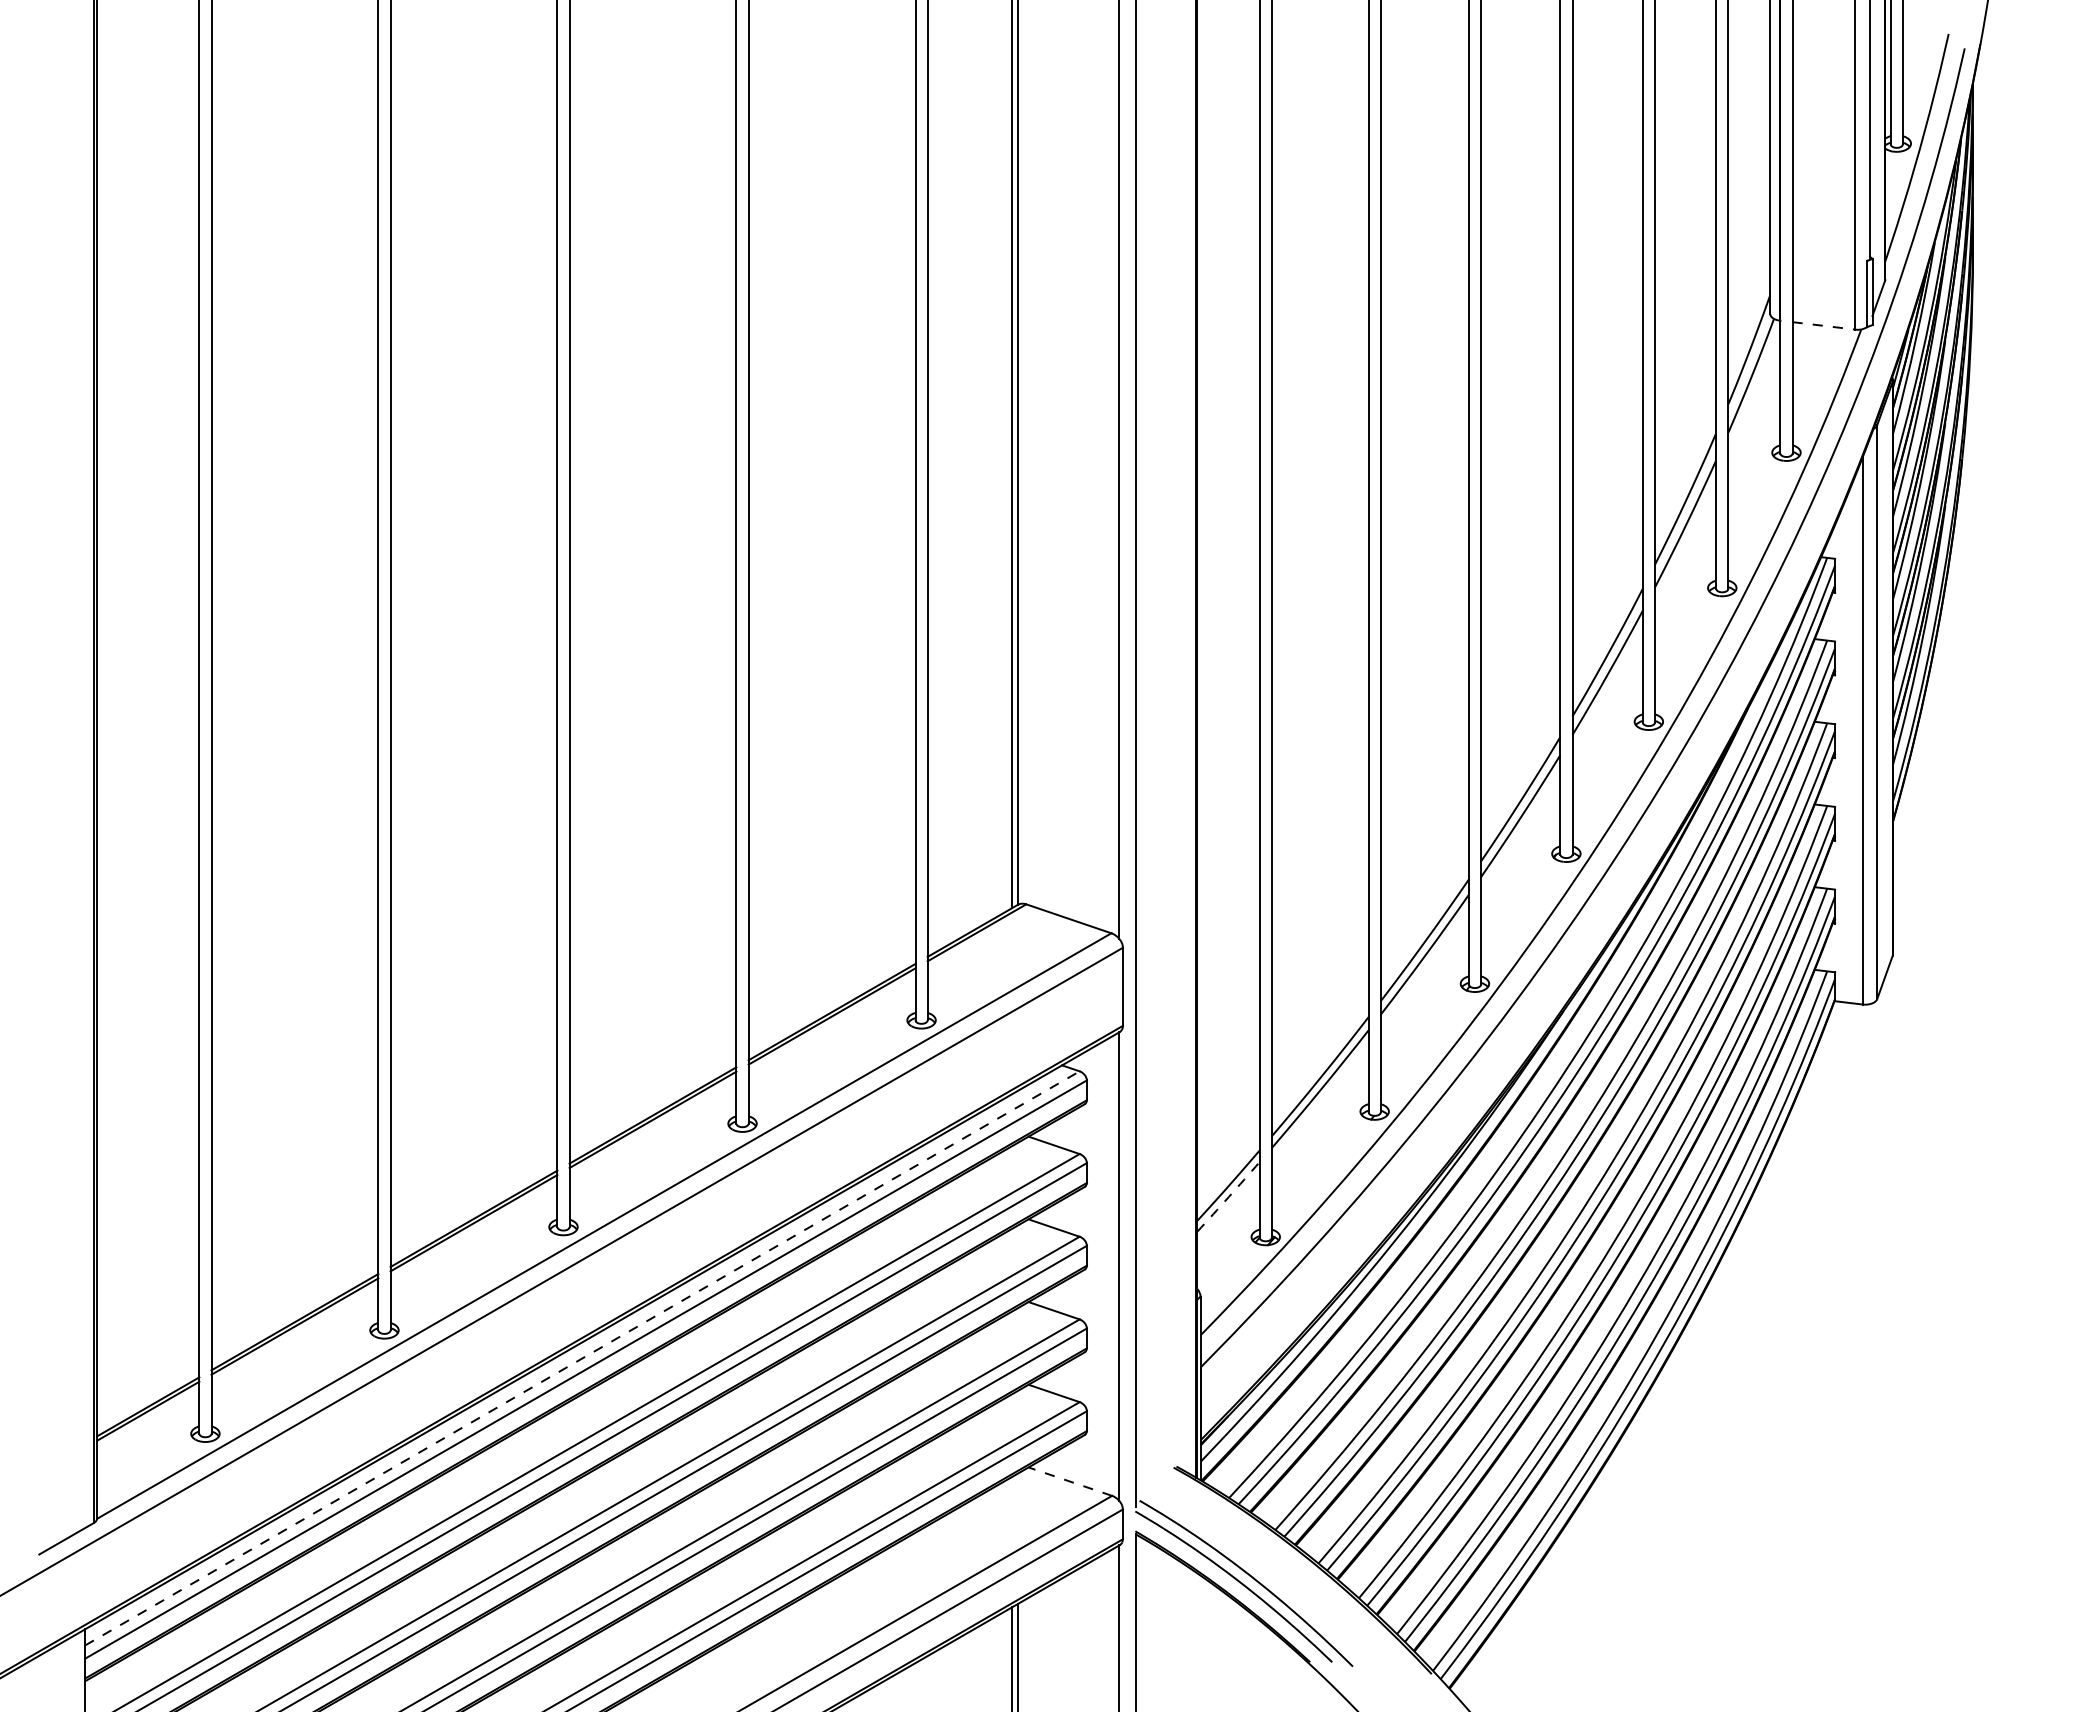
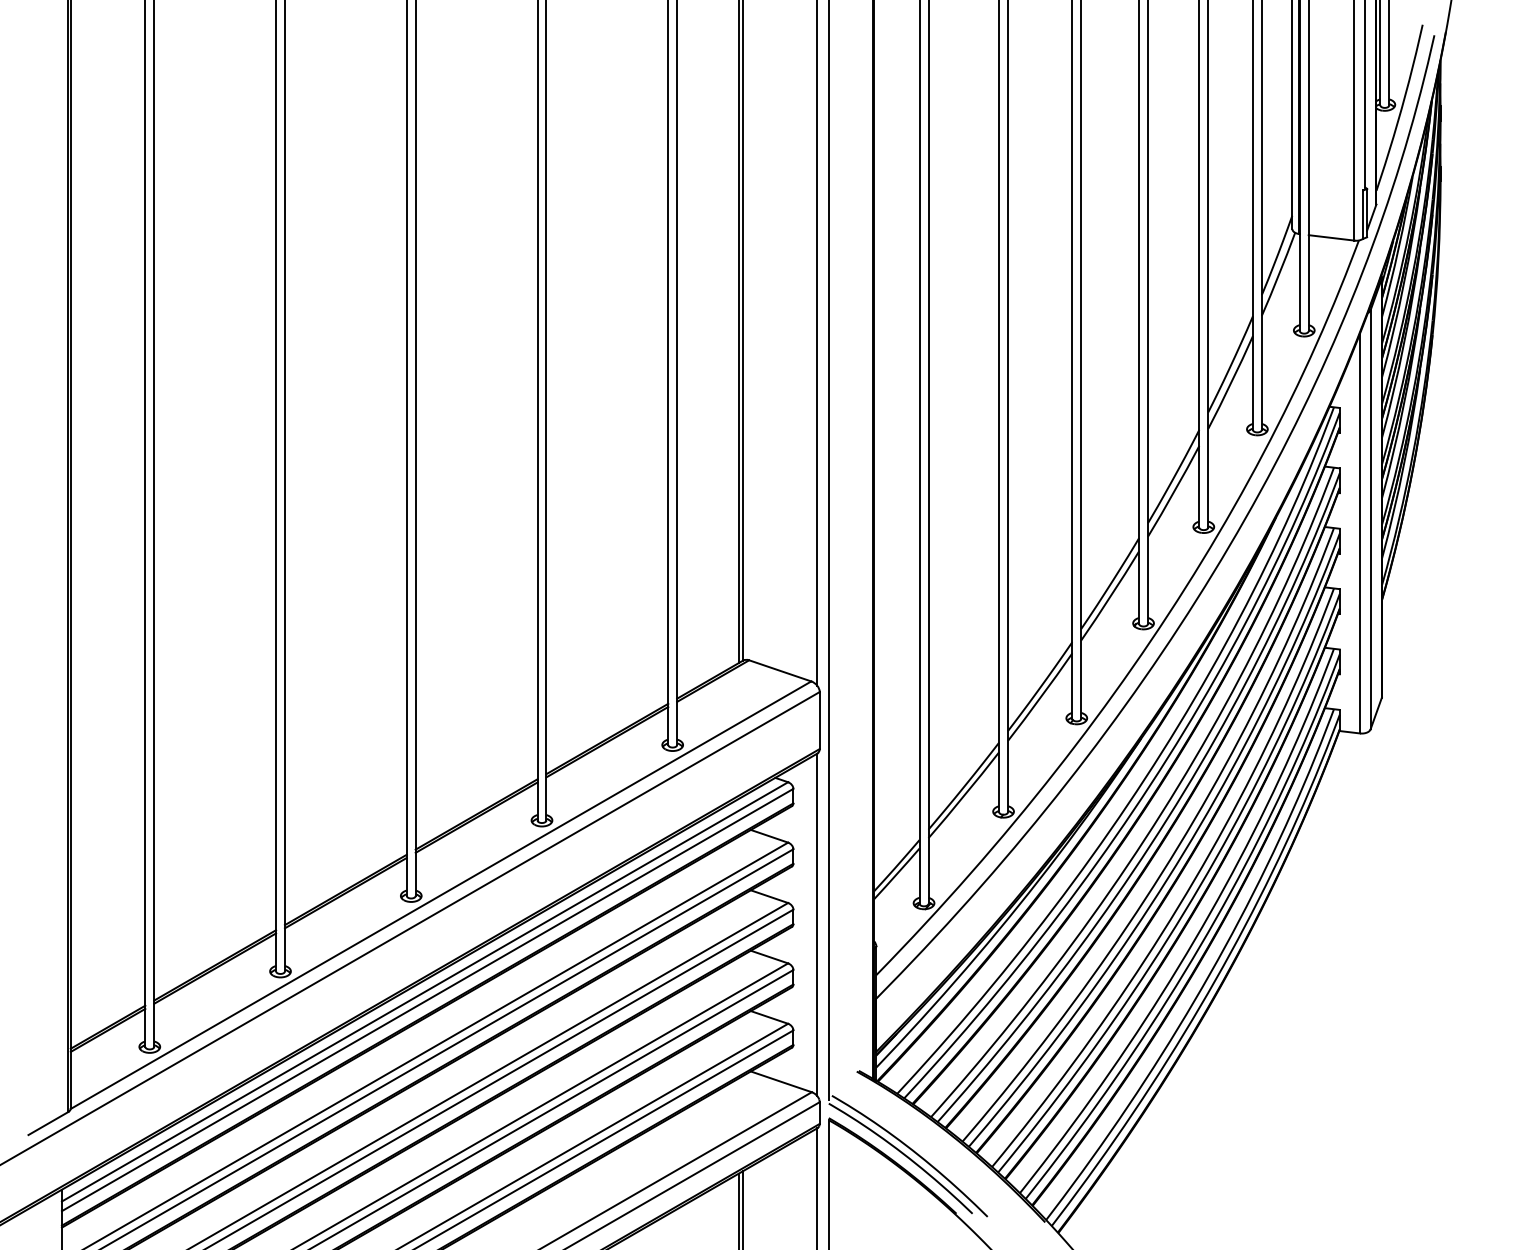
line: (1823, 325) -> (1331, 237), dashed -> solid
arc: (1228, 1197) -> (896, 874), dashed -> solid
line: (582, 1358) -> (425, 991), dashed -> solid
line: (1069, 1481) -> (780, 1081), dashed -> solid

